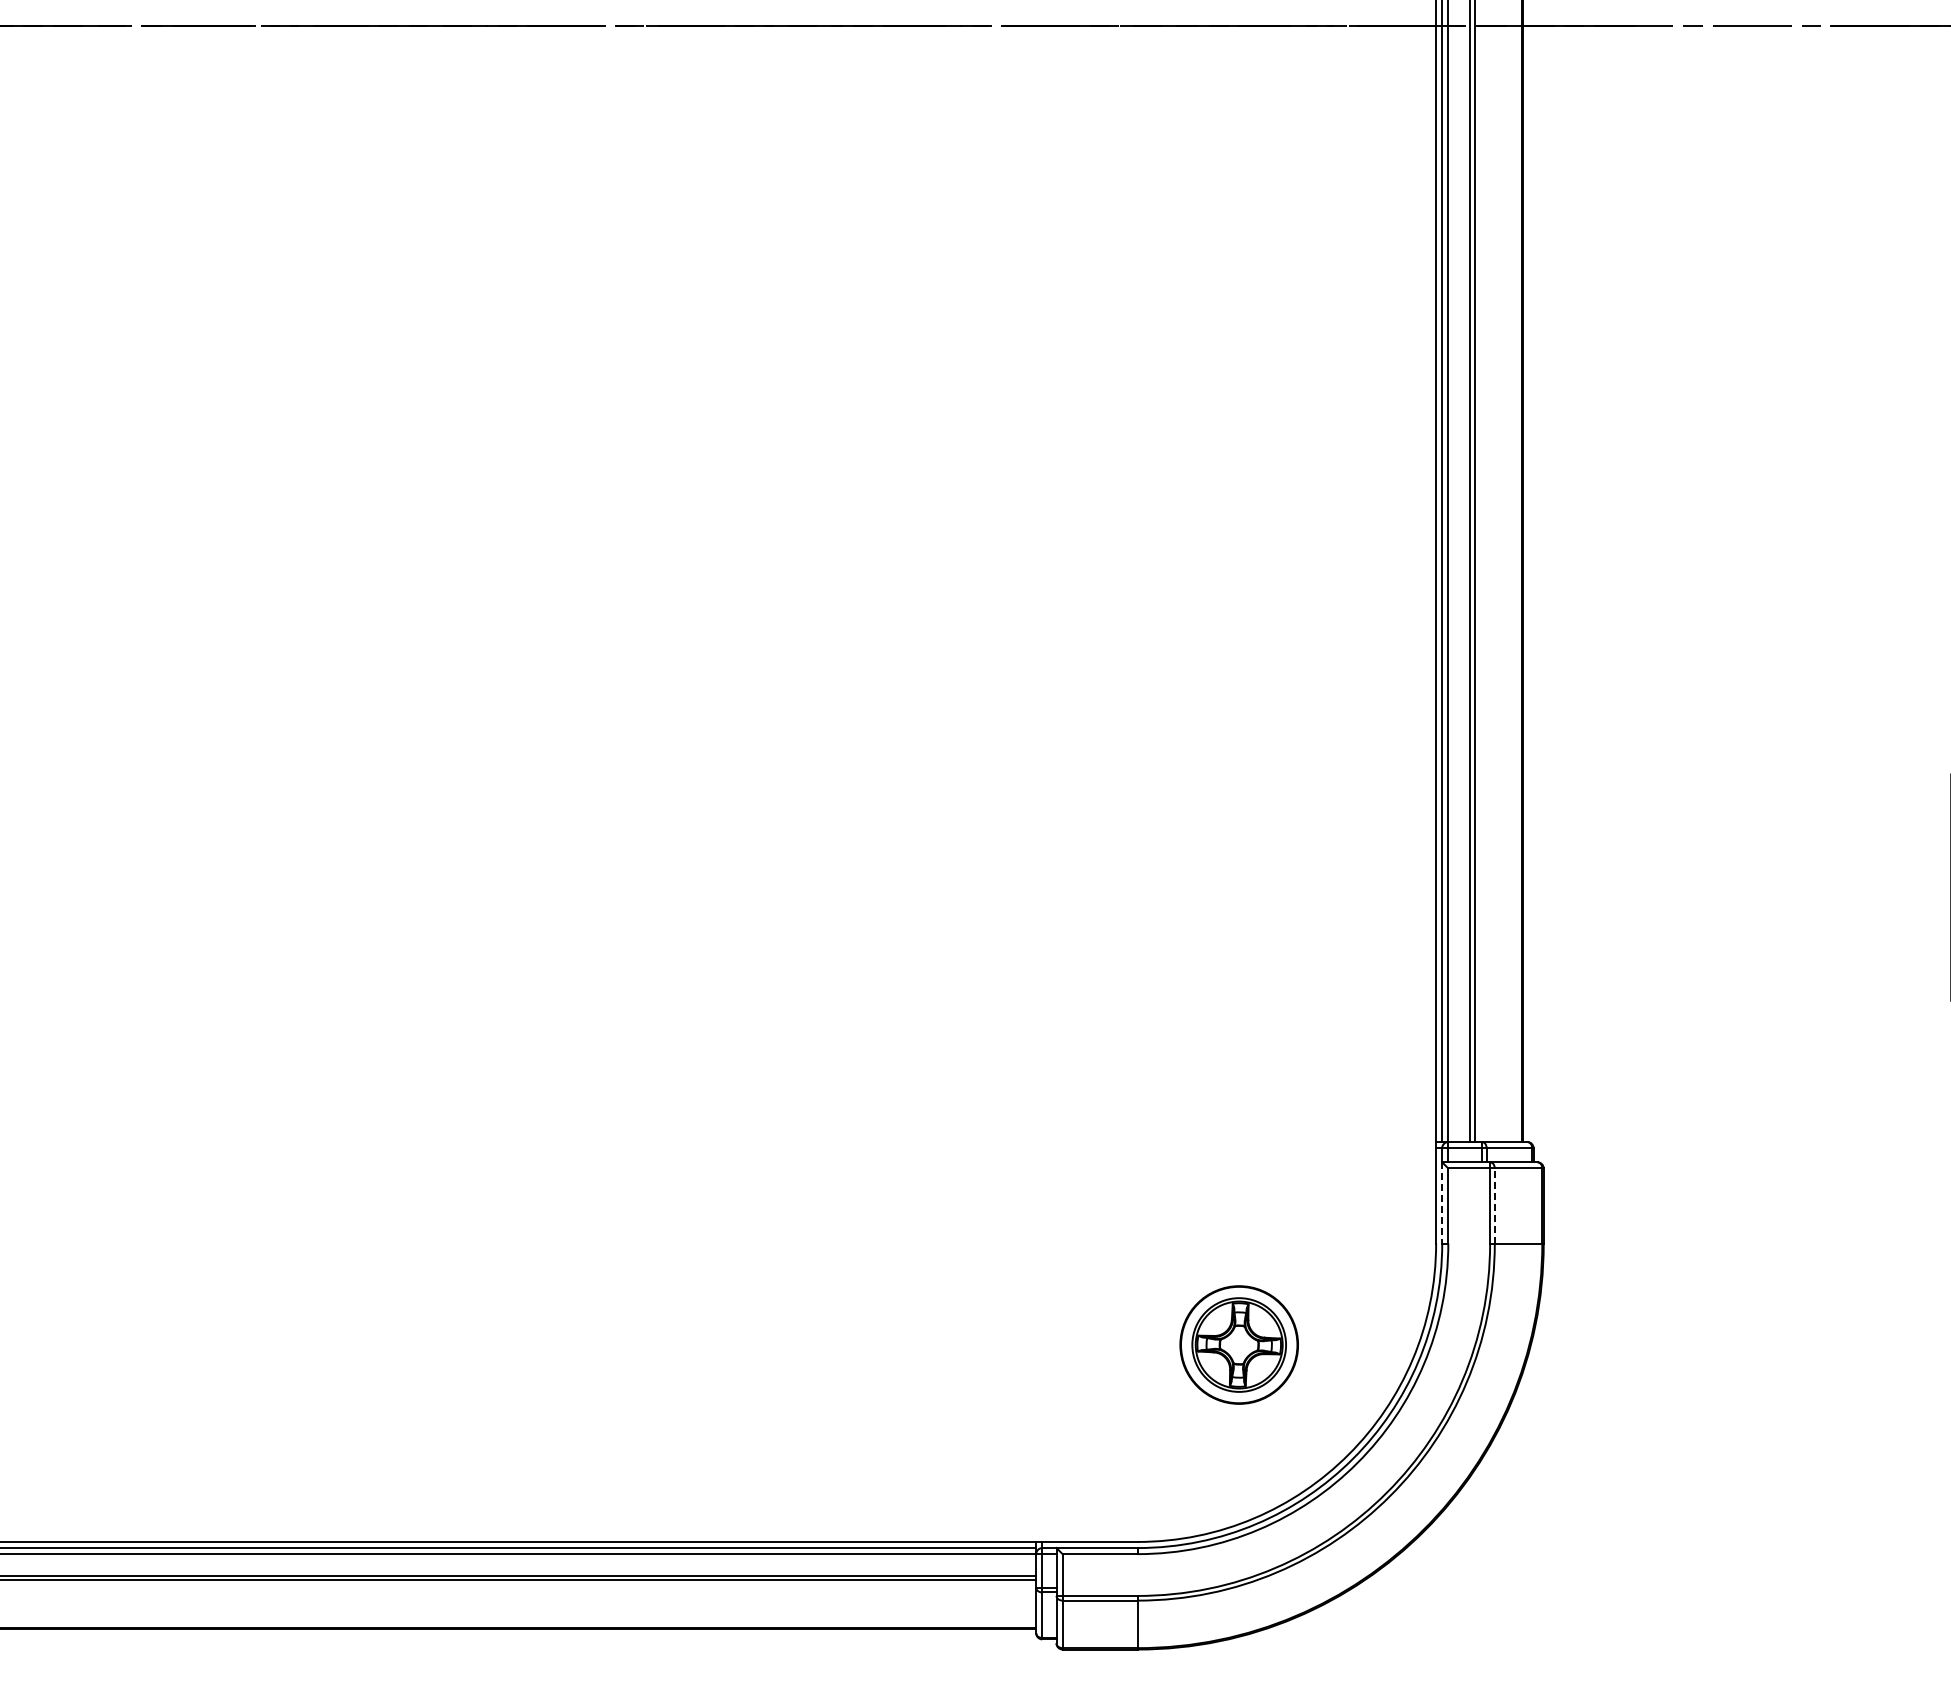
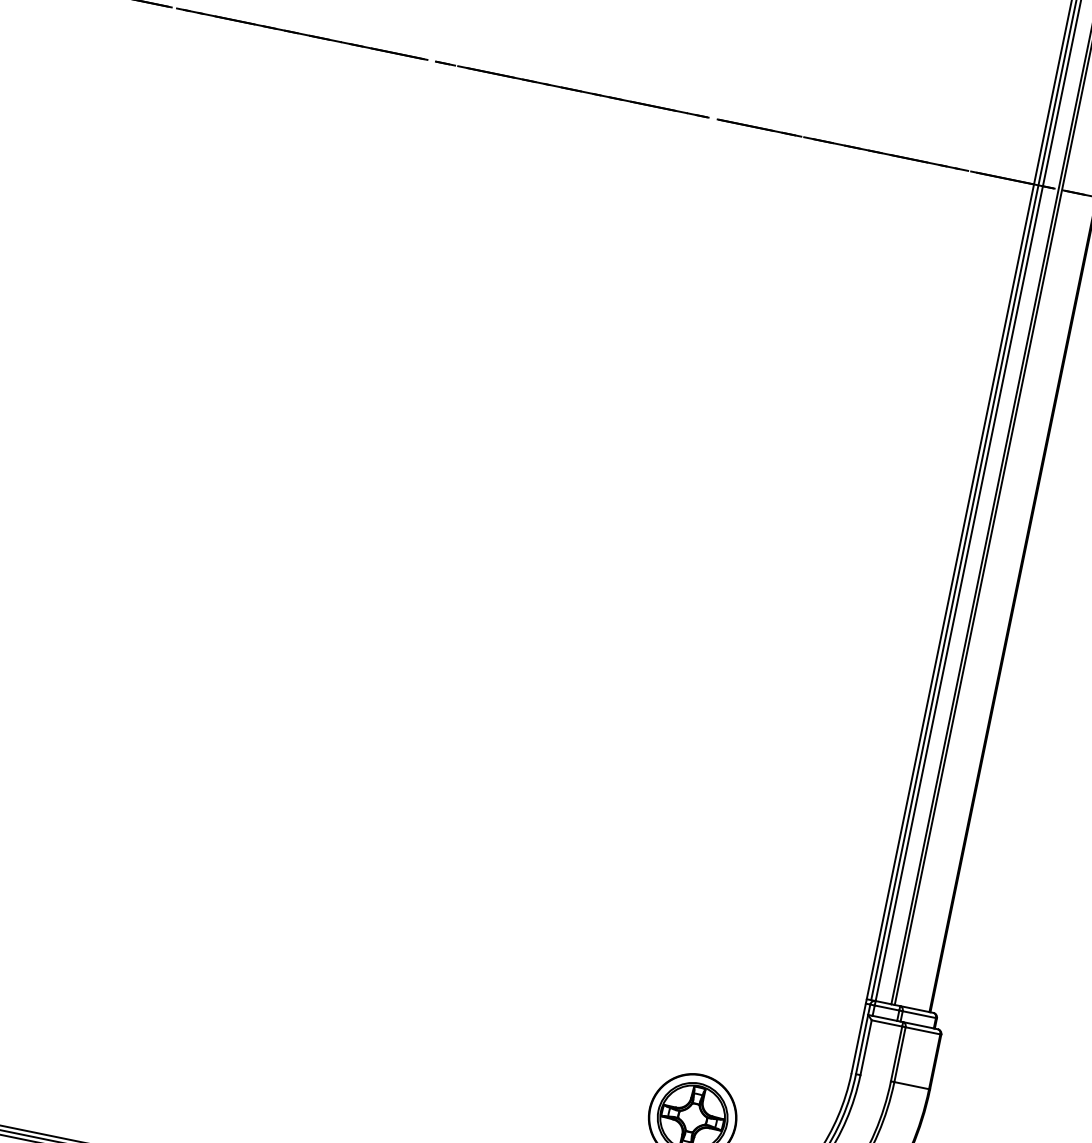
line: (1442, 1202) -> (862, 1044), dashed -> solid
line: (1494, 1205) -> (899, 1054), dashed -> solid

